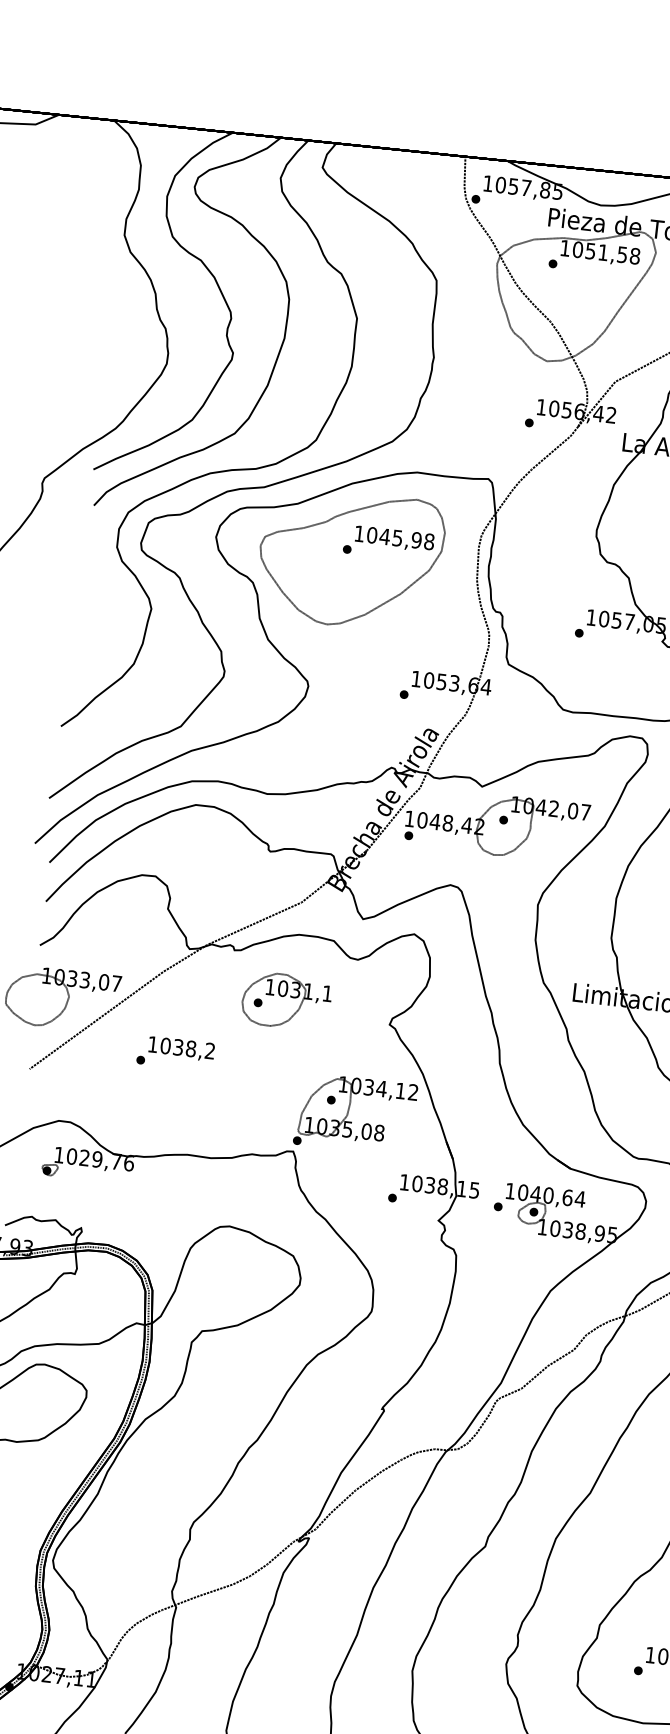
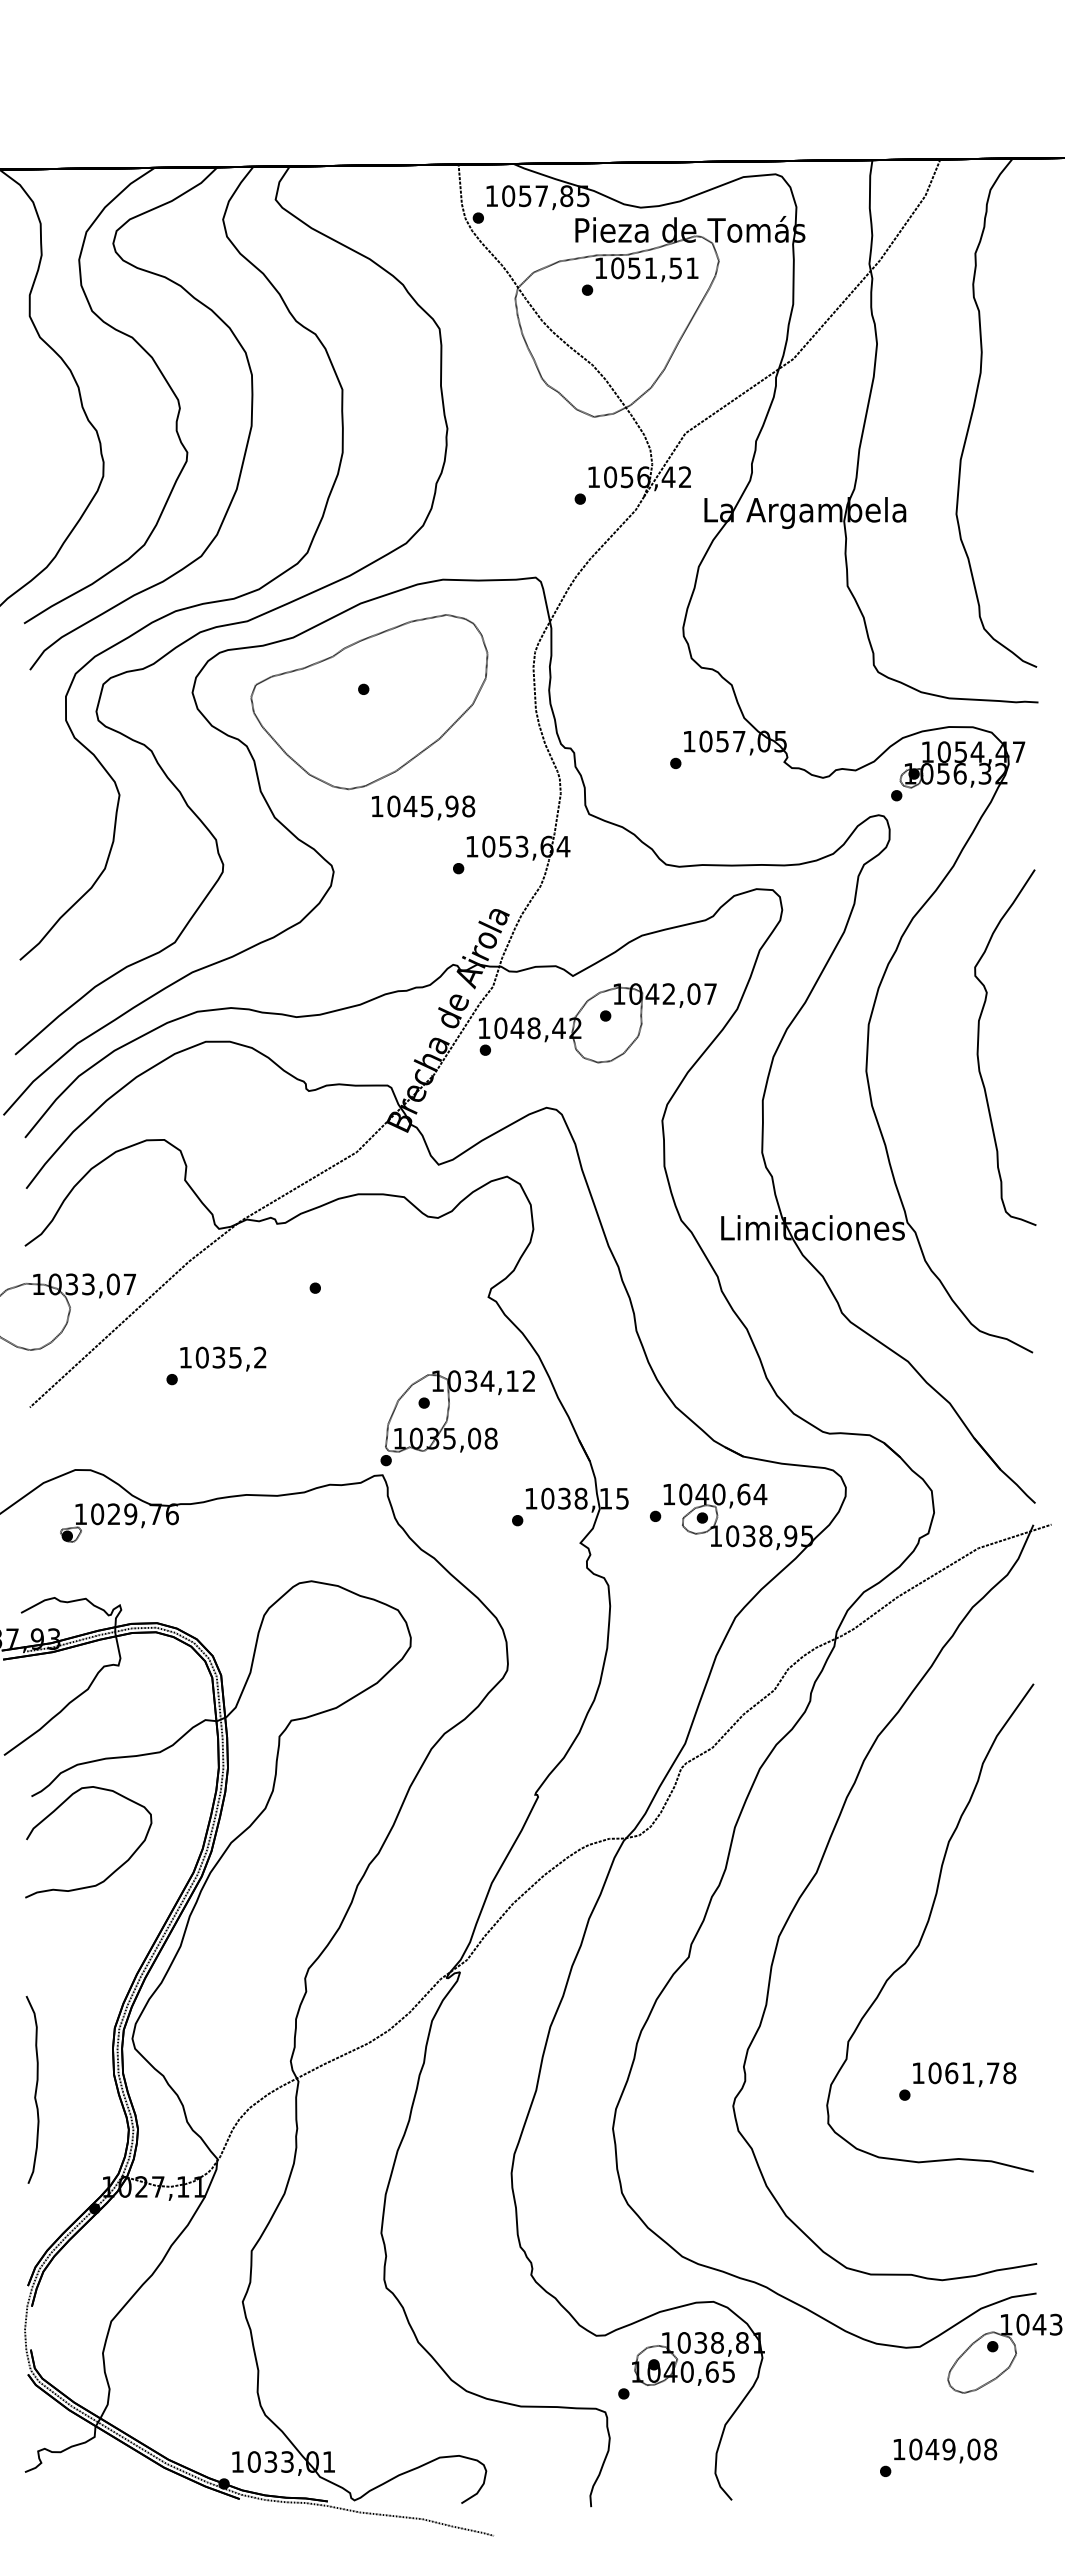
text: (635, 256) -> (692, 268), 1051,58 -> 1051,51
text: (394, 538) -> (423, 807), moved
part: (286, 1001) -> (351, 1282), removed
text: (191, 1048) -> (235, 1357), 1038,2 -> 1035,2

